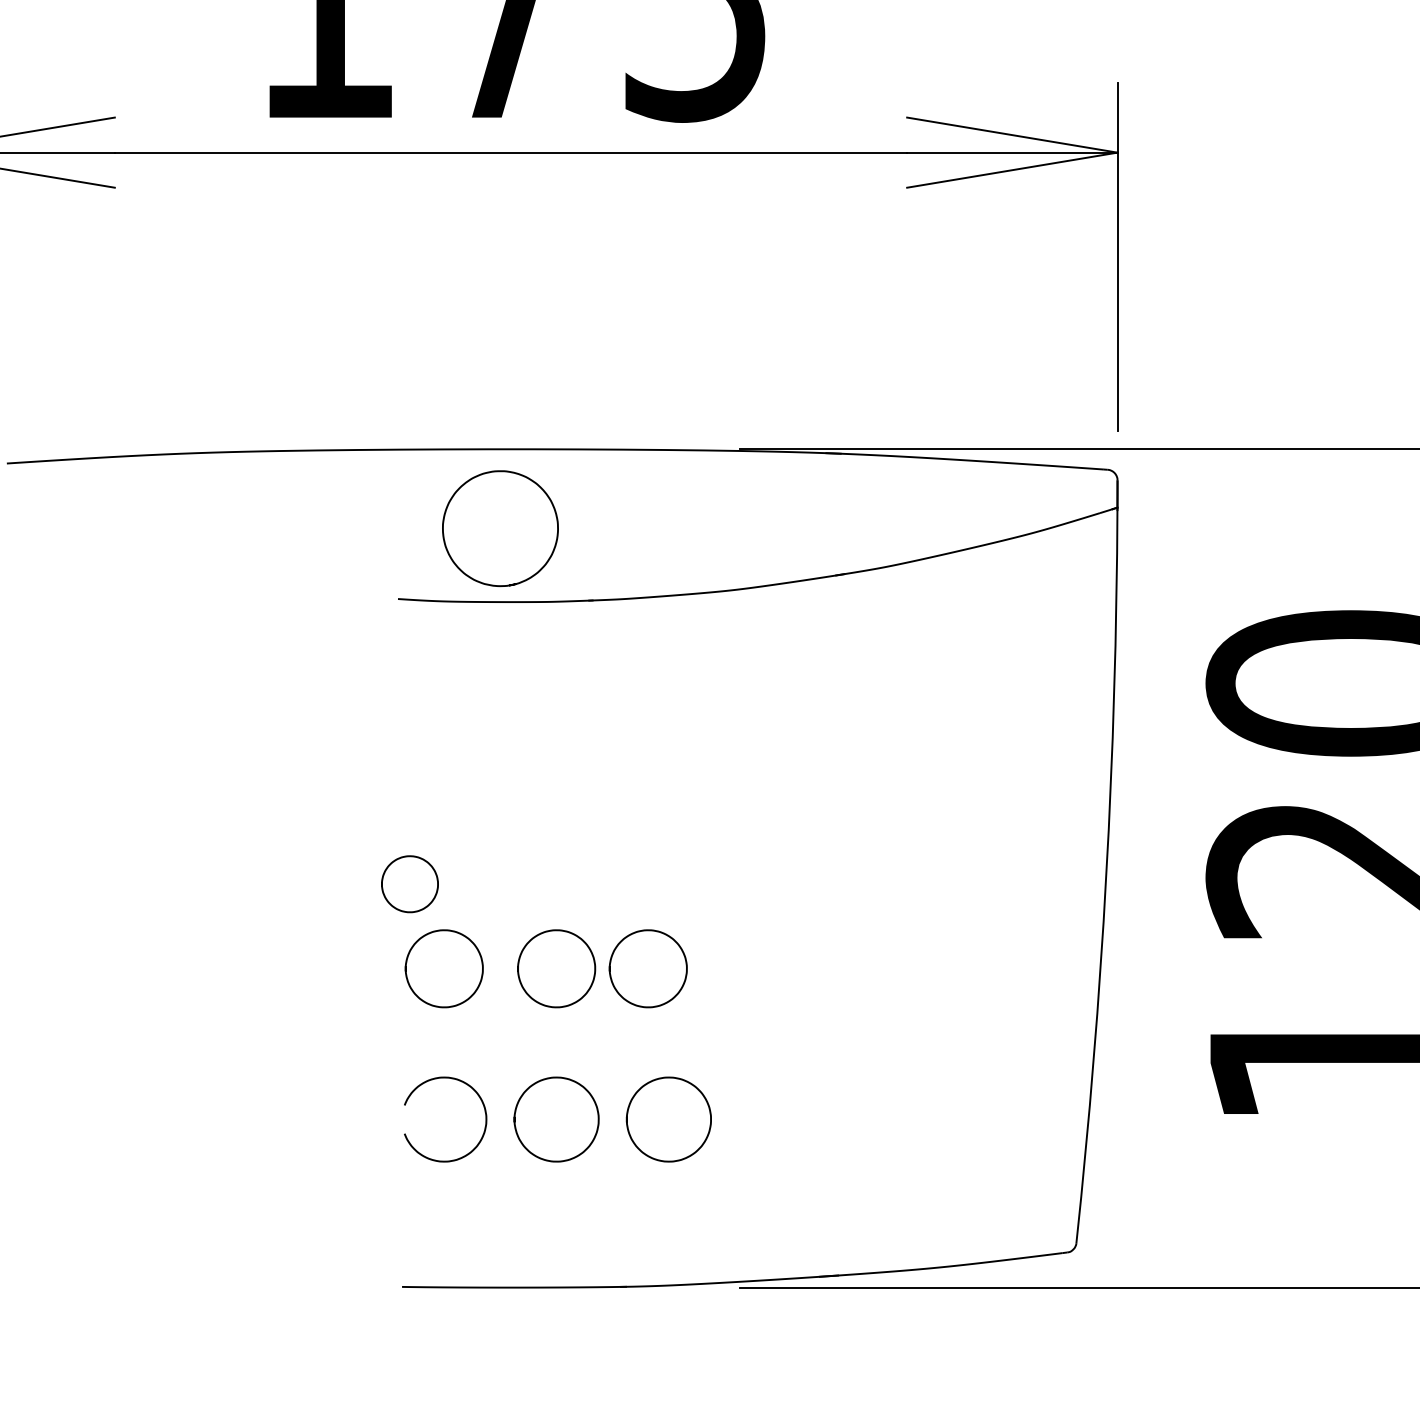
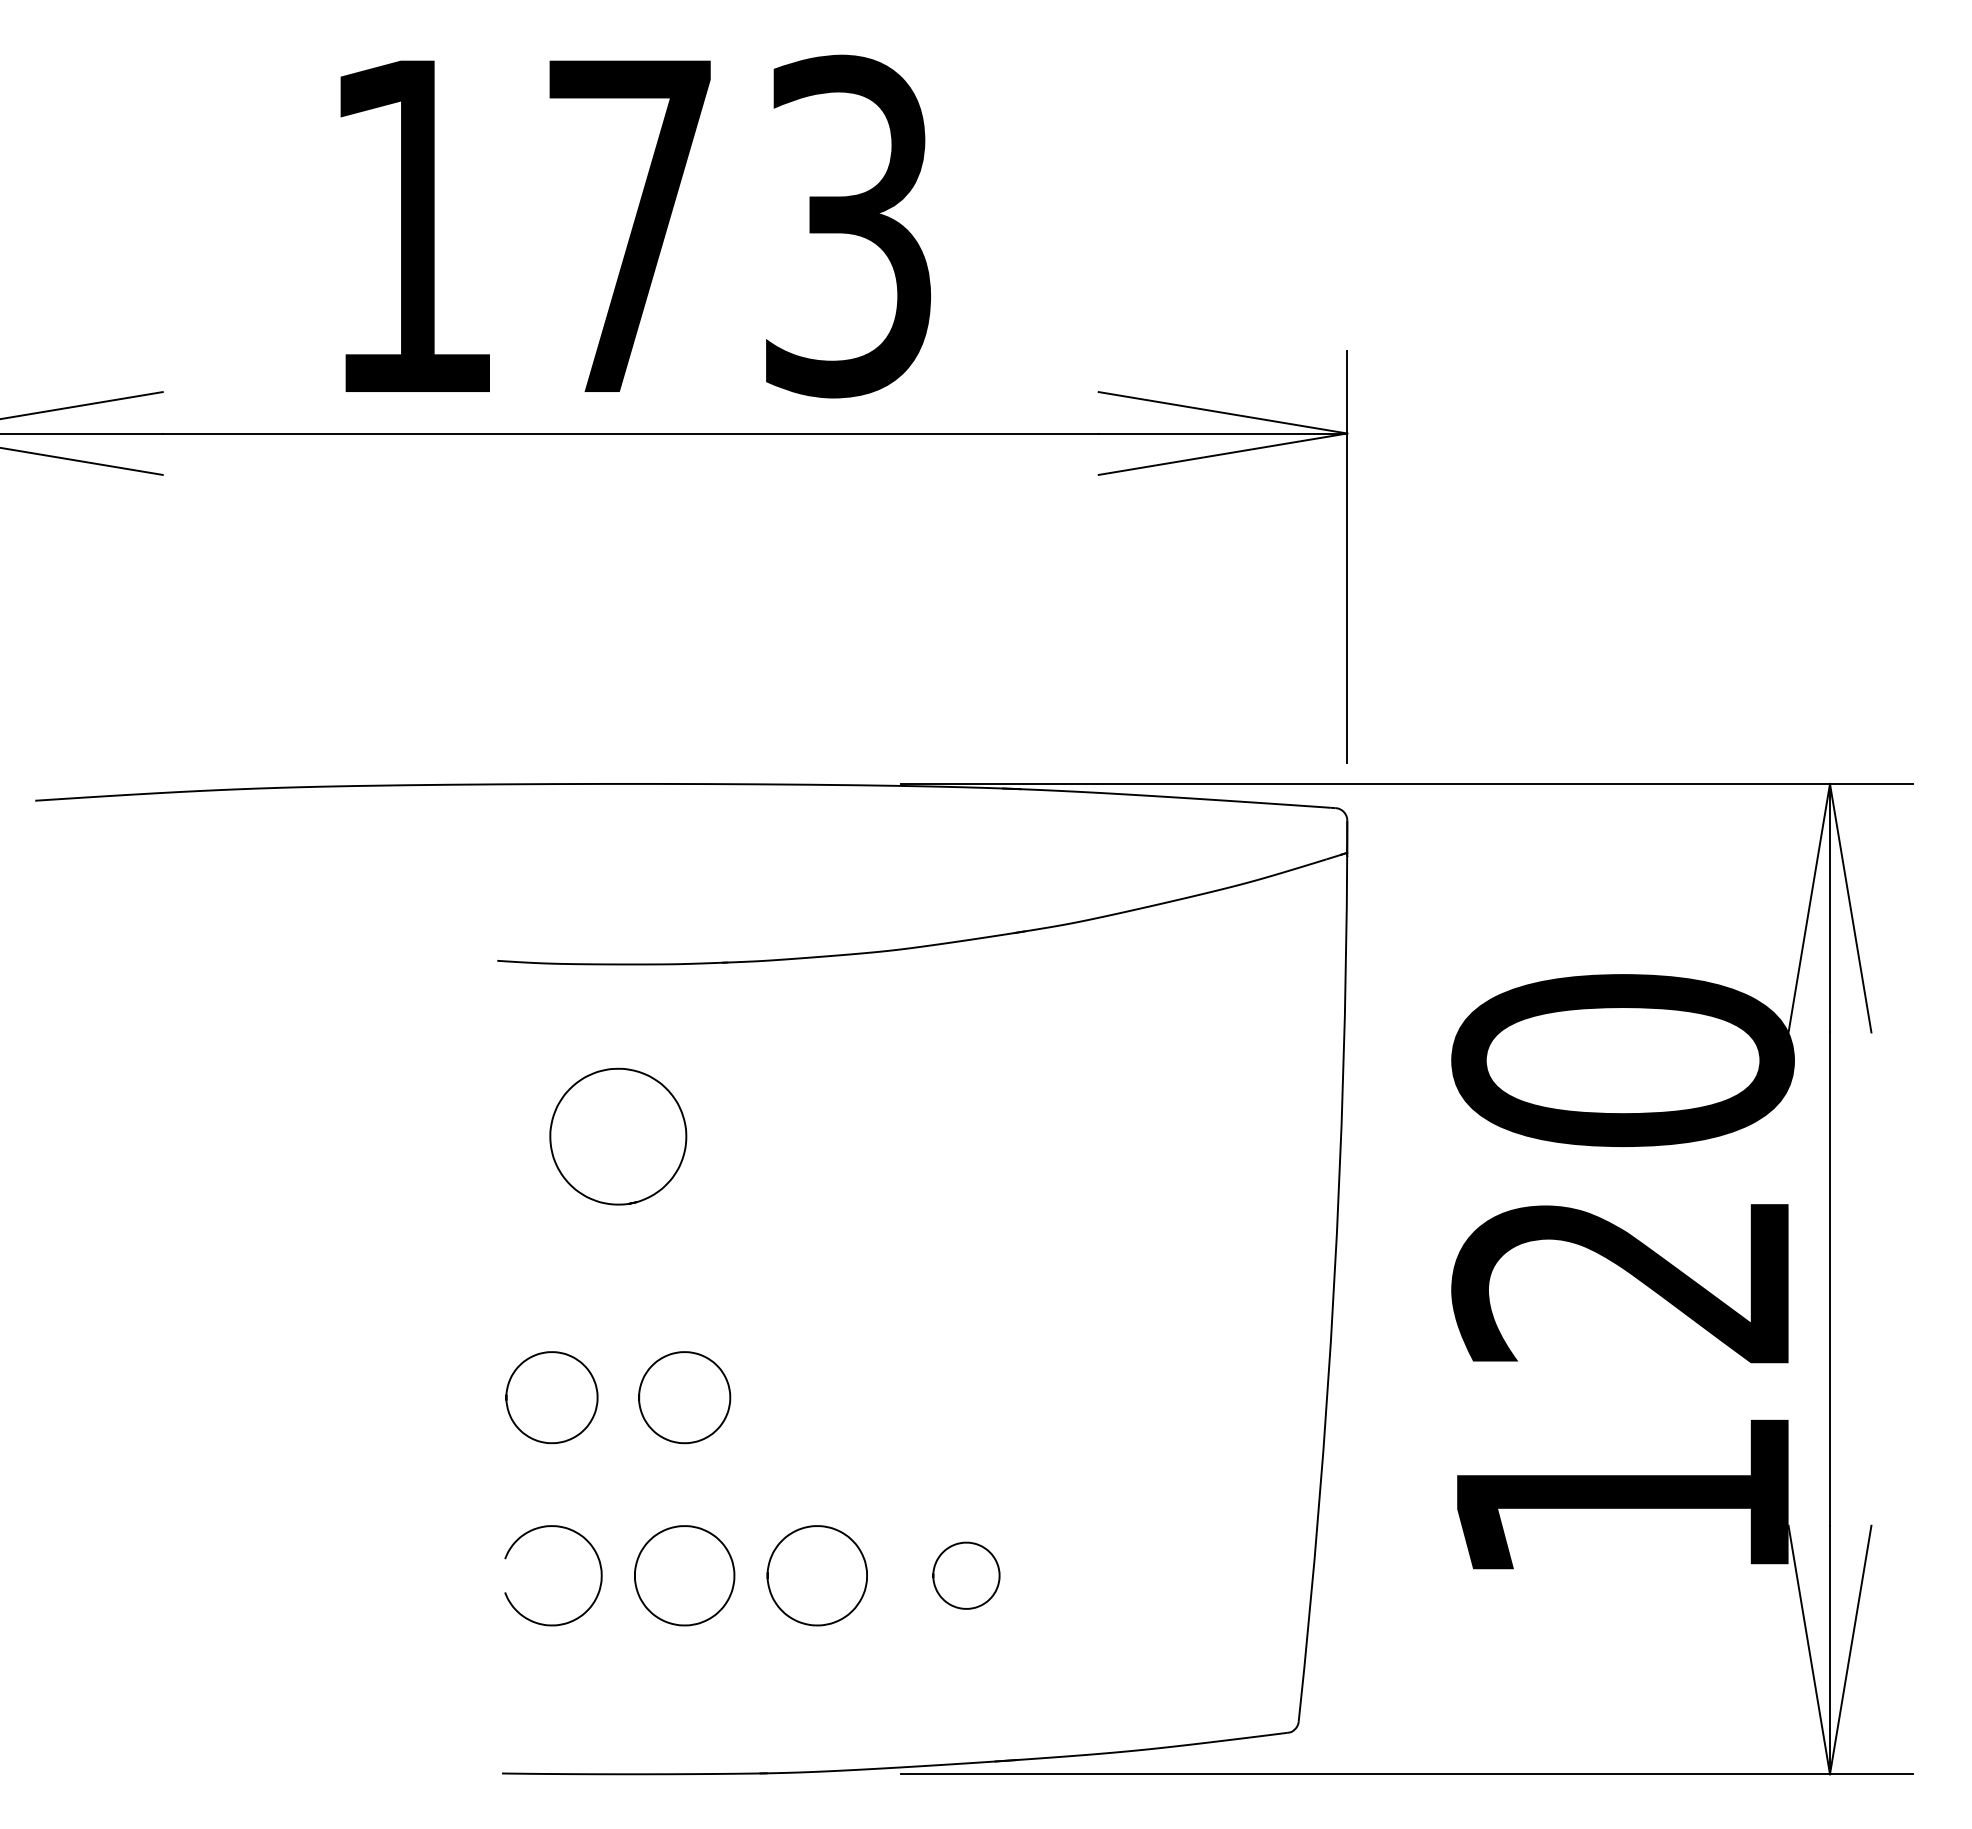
curve: (529, 480) -> (652, 1079), moved
curve: (404, 857) -> (960, 1544), moved
curve: (611, 961) -> (749, 1389), removed

